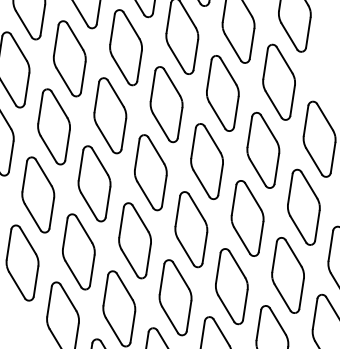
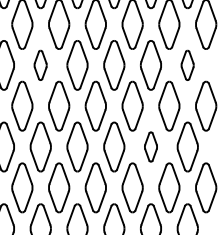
part: (278, 82) -> (187, 65), size x0.6
part: (53, 127) -> (40, 65), size x0.6
part: (246, 217) -> (150, 146), size x0.6

